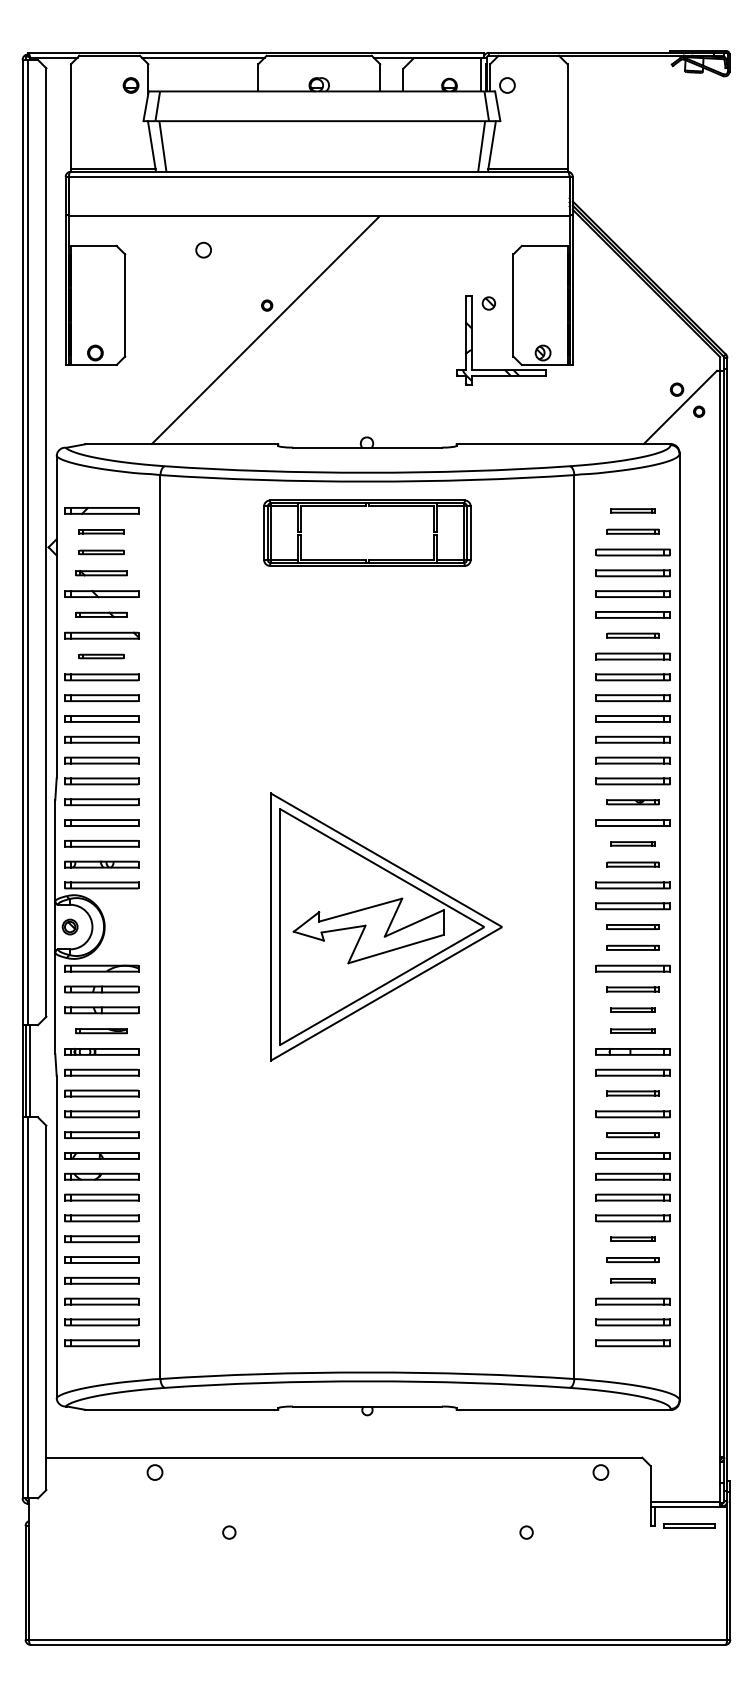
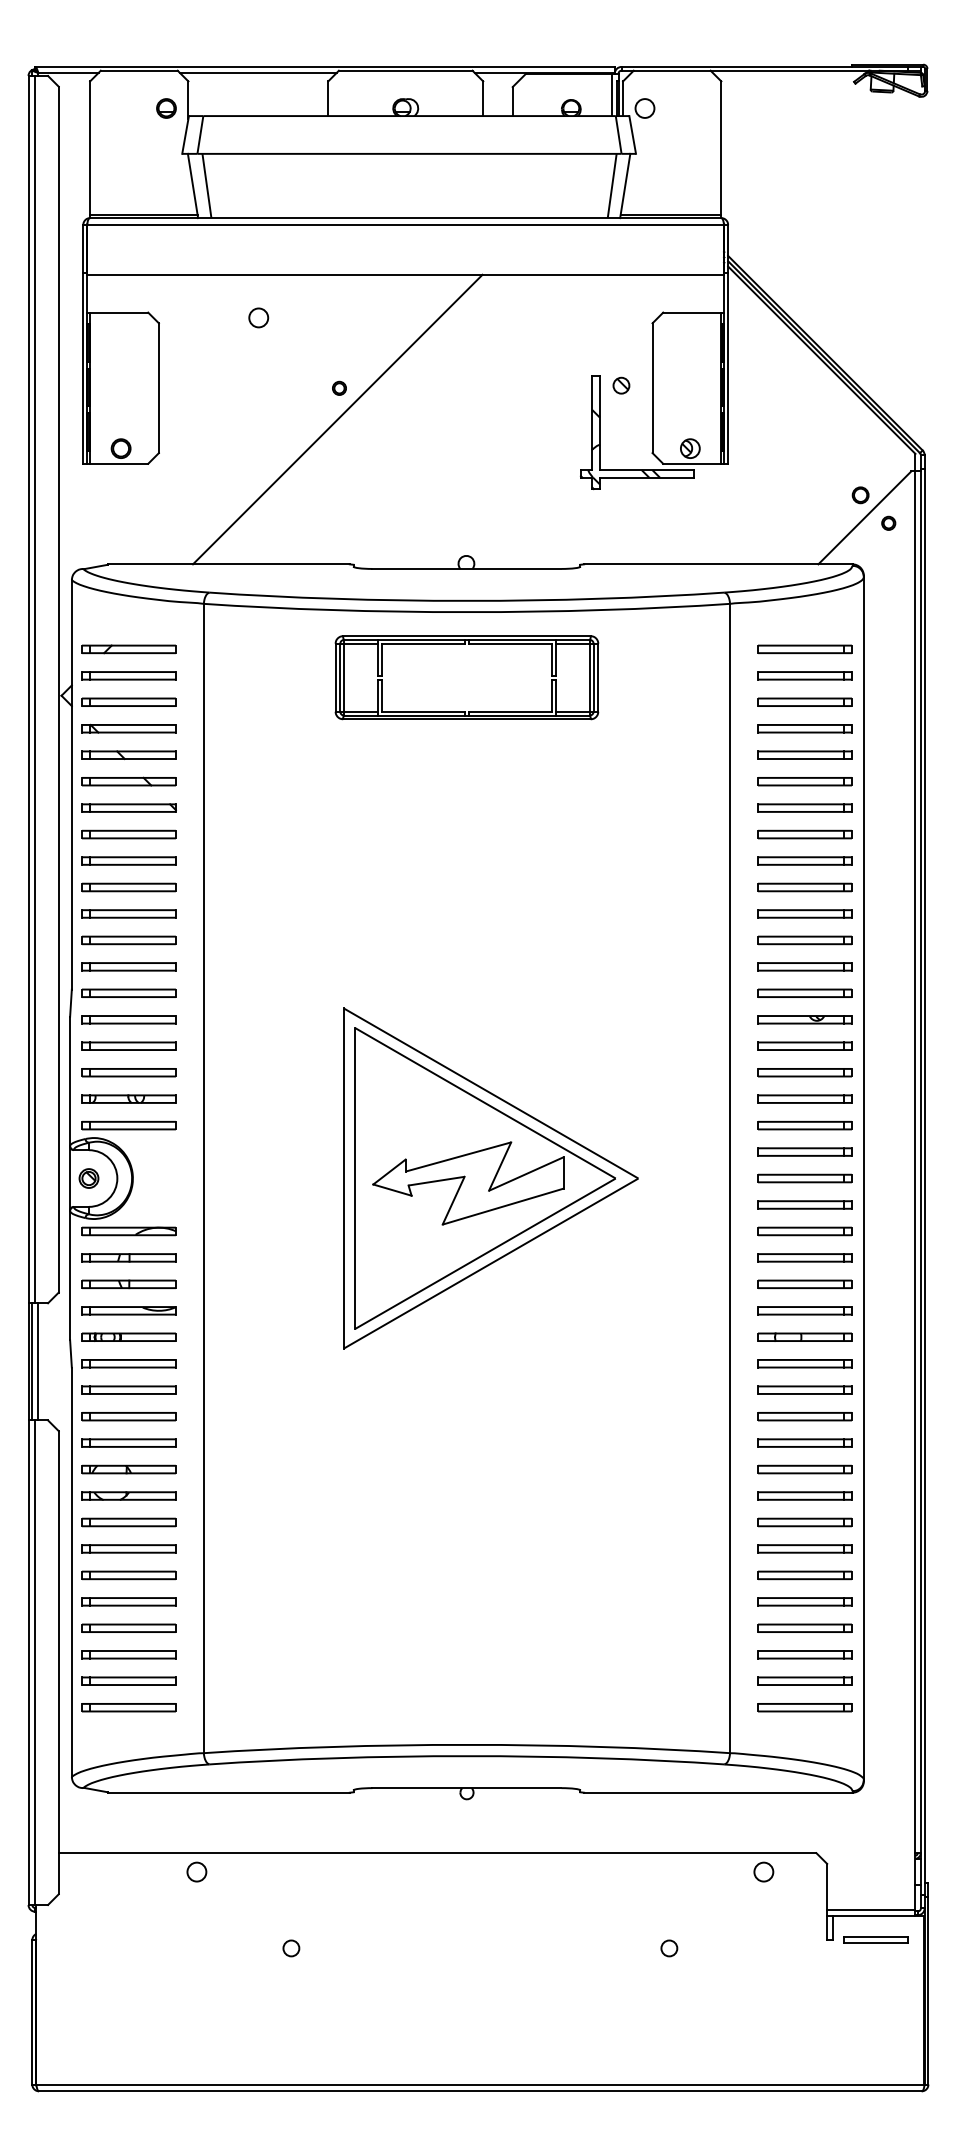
part: (632, 510) -> (804, 649), size x1.67
part: (101, 531) -> (128, 675), size x1.67
part: (632, 531) -> (804, 675), size x1.43
part: (101, 551) -> (128, 701), size x1.67
part: (101, 573) -> (128, 728), size x1.43
part: (101, 614) -> (128, 781), size x1.43
part: (632, 635) -> (804, 807), size x1.43
part: (101, 656) -> (128, 834), size x1.67
part: (632, 801) -> (804, 1019), size x1.43
part: (632, 843) -> (804, 1072), size x1.67
part: (632, 864) -> (804, 1098), size x1.43
part: (632, 927) -> (804, 1178), size x1.43
part: (632, 947) -> (804, 1204), size x1.43
part: (632, 989) -> (804, 1257), size x1.43
part: (632, 1009) -> (804, 1283), size x1.67
part: (101, 1030) -> (128, 1310), size x1.43
part: (632, 1030) -> (804, 1310), size x1.67
part: (632, 1092) -> (804, 1389), size x1.43
part: (632, 1134) -> (804, 1442), size x1.43
part: (632, 1239) -> (804, 1575), size x1.67
part: (632, 1259) -> (804, 1601), size x1.43
part: (632, 1280) -> (804, 1627), size x1.67

